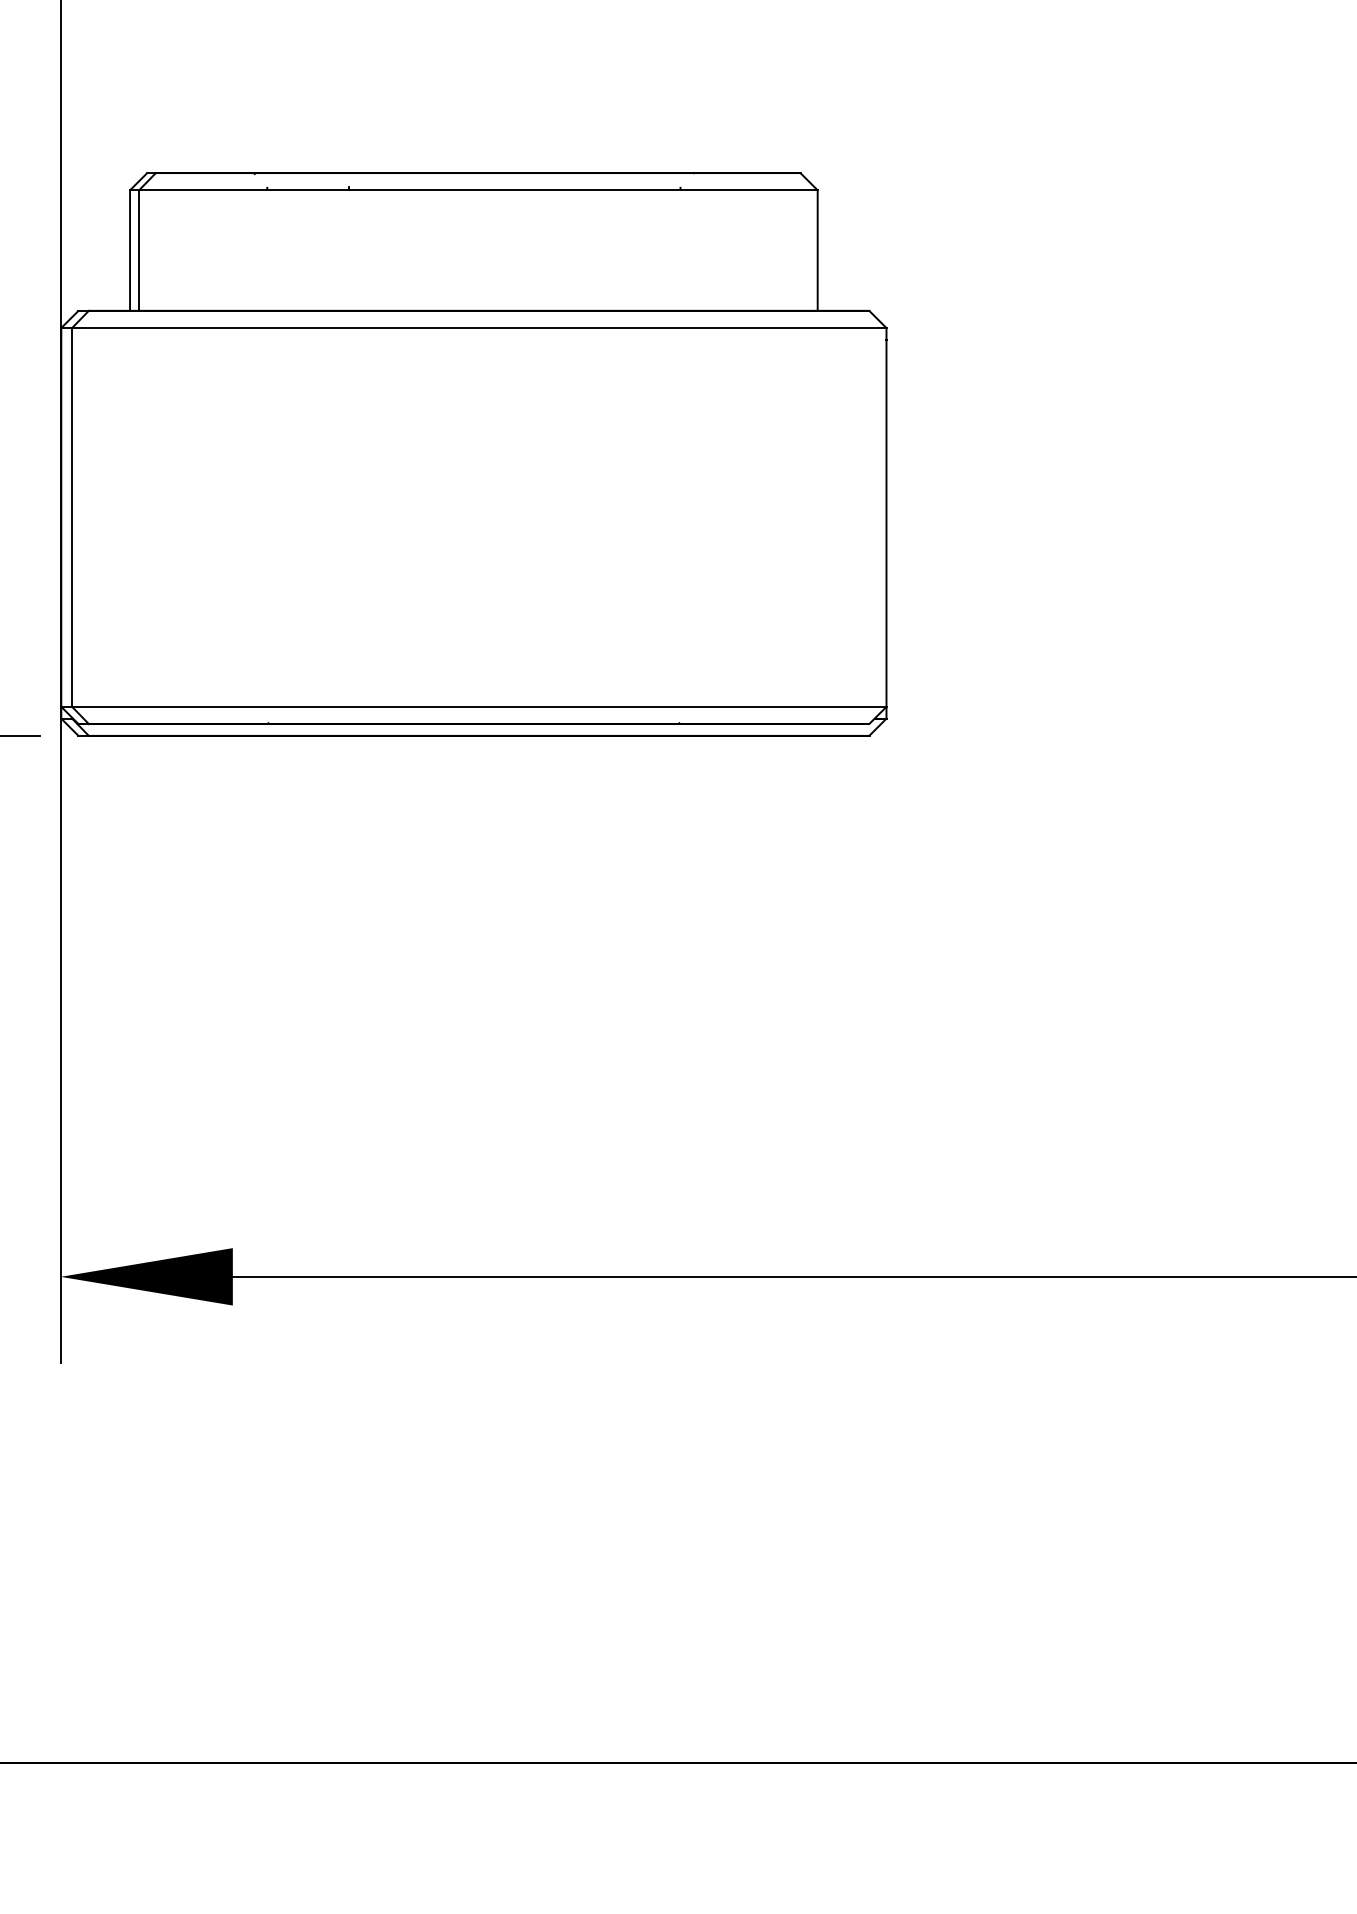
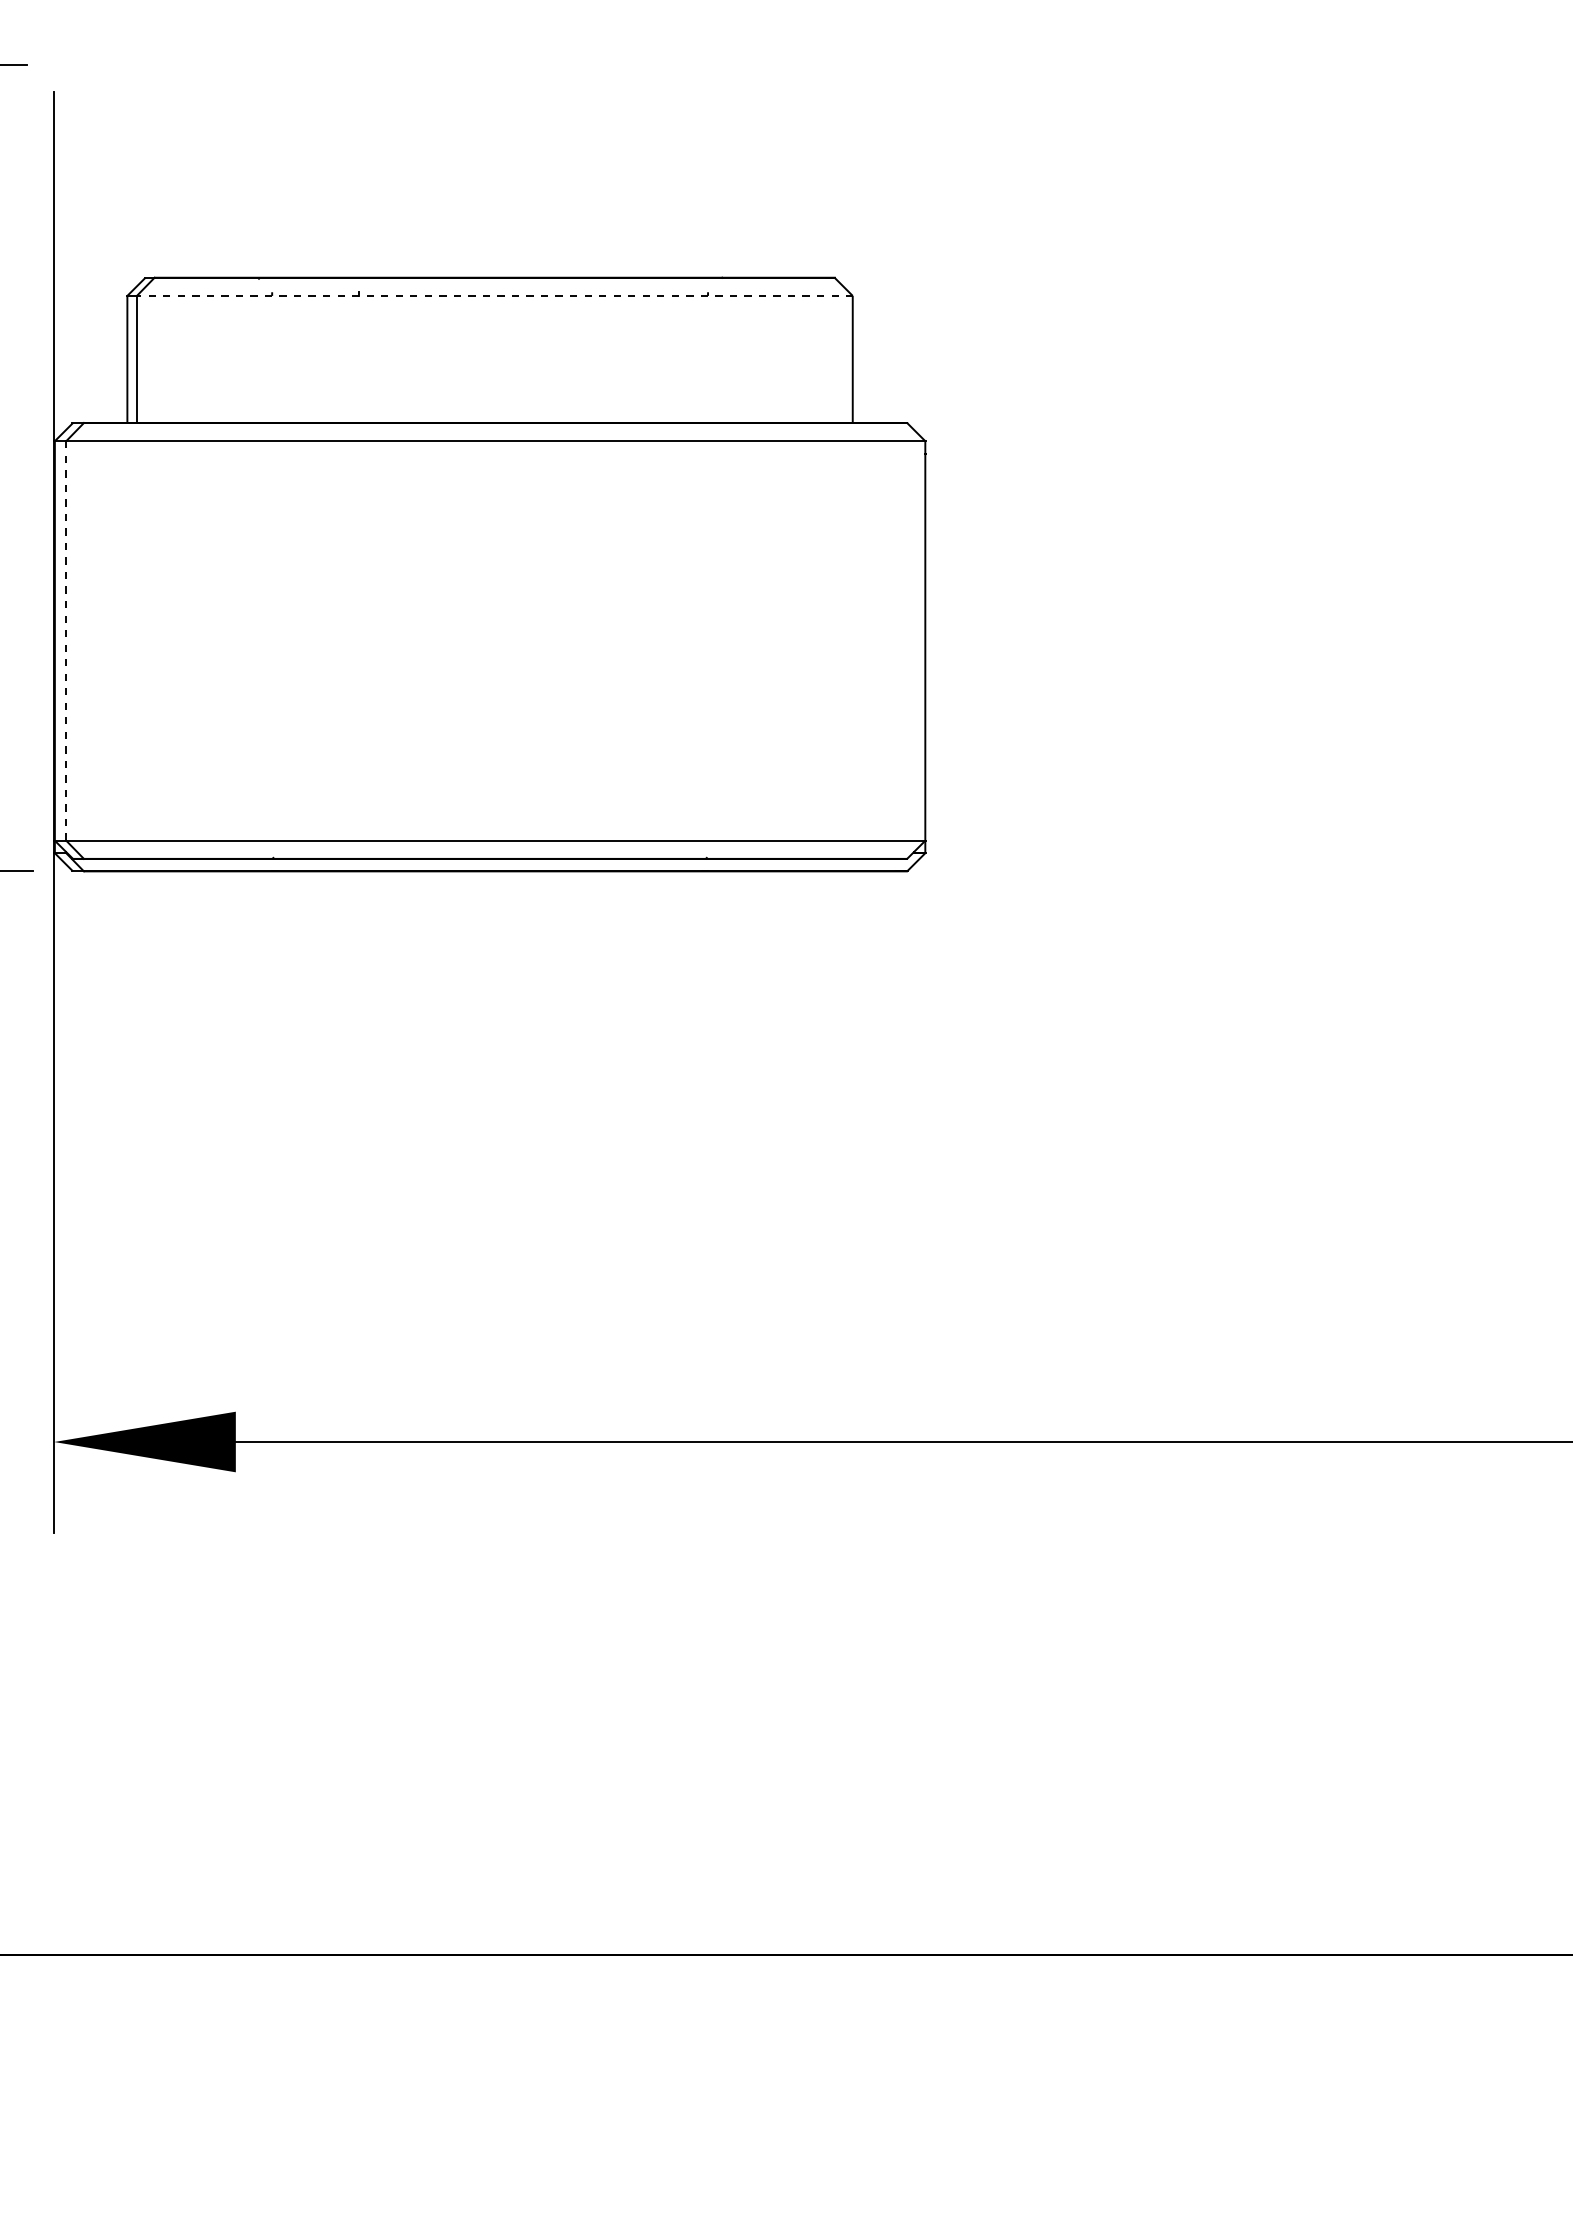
line: (478, 189) -> (494, 295), solid -> dashed
line: (72, 517) -> (66, 640), solid -> dashed

